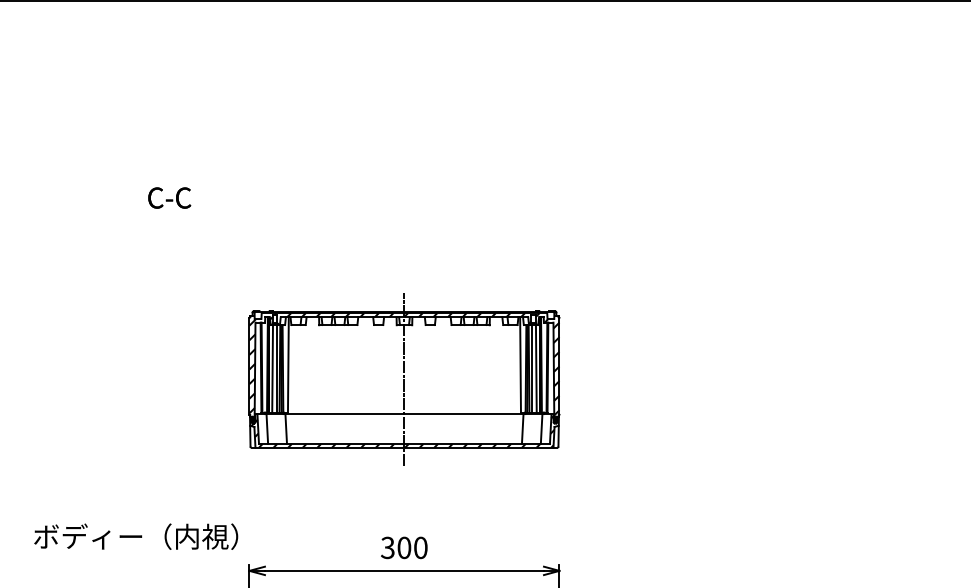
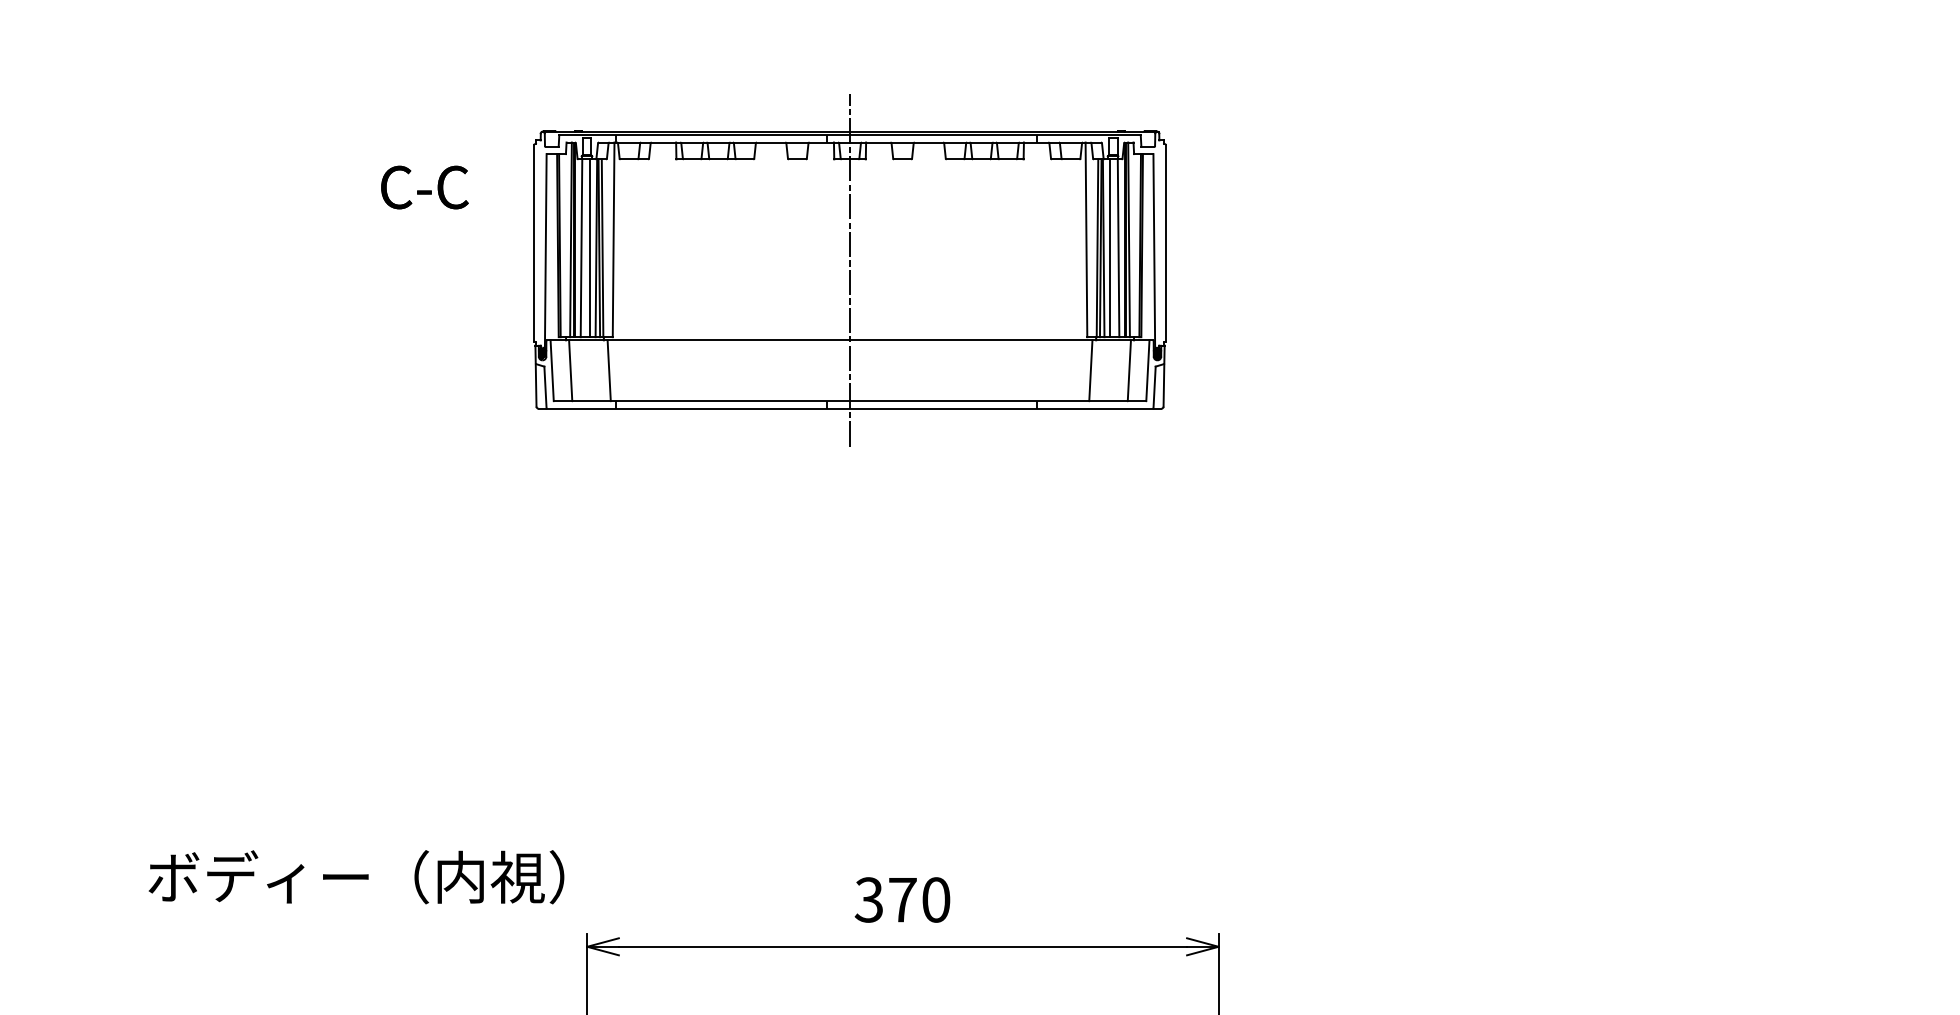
part: (404, 379) -> (850, 269), moved
text: (404, 547) -> (903, 899), 300 -> 370

